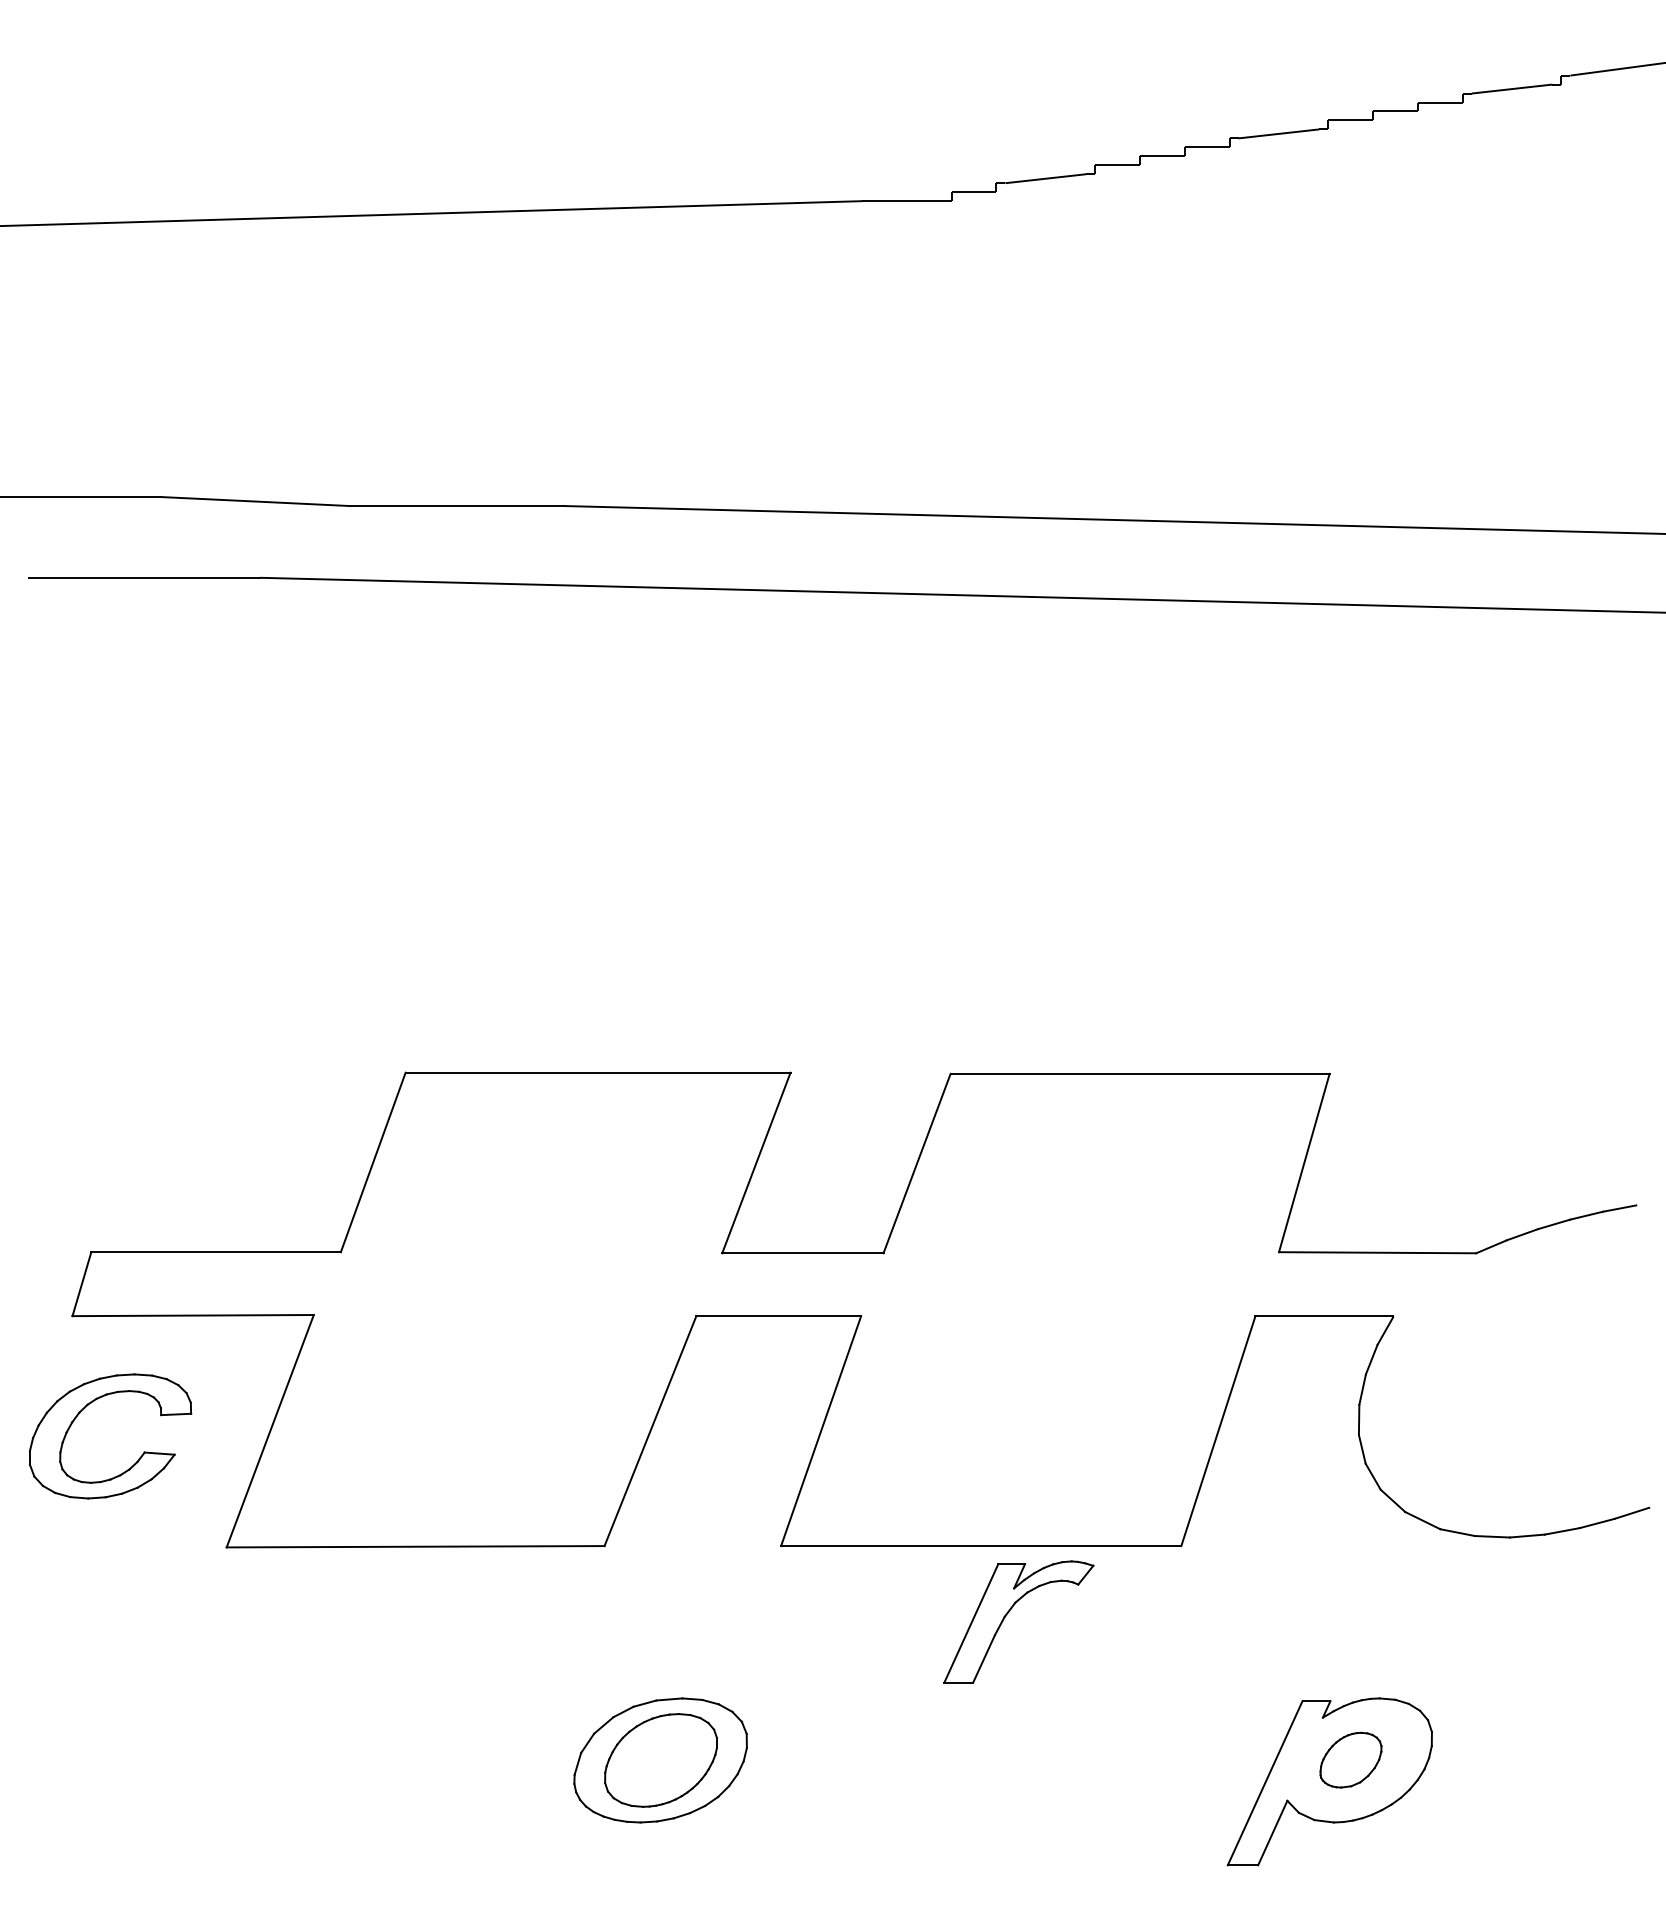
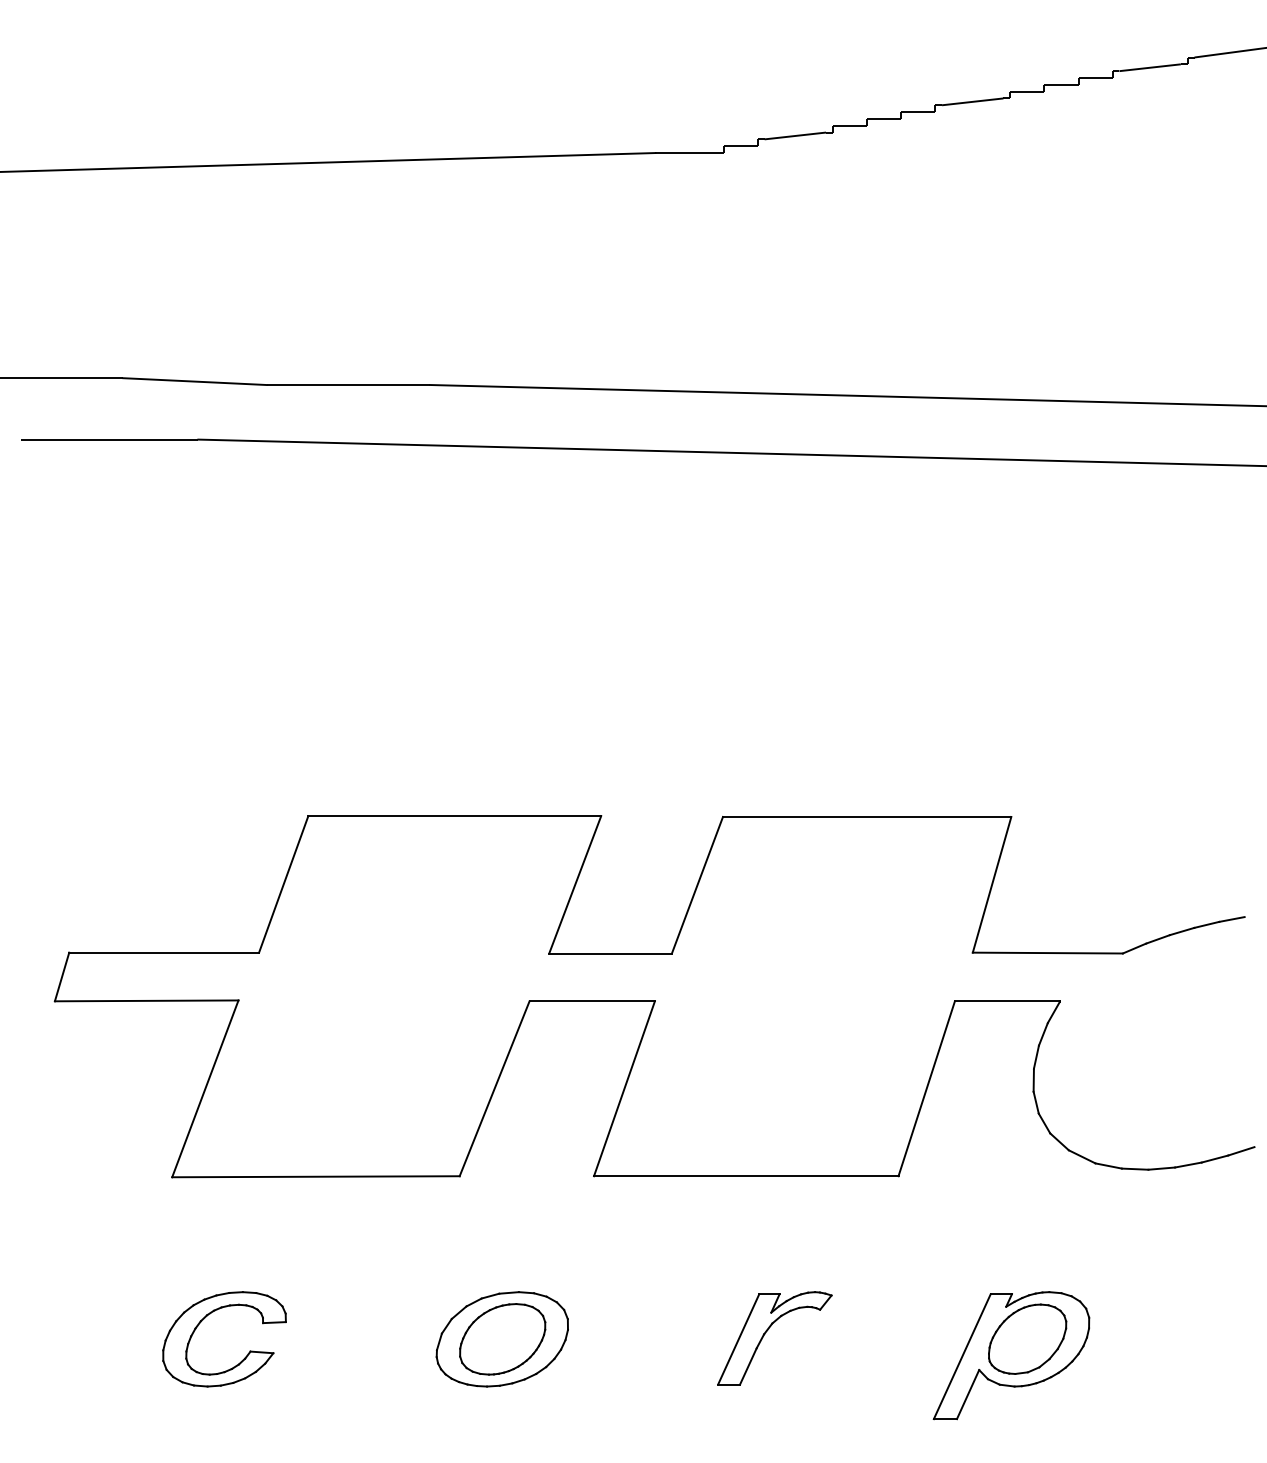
part: (138, 1458) -> (245, 1356), moved
part: (1009, 1612) -> (767, 1331), moved
part: (1350, 1759) -> (1027, 1338), size x1.67

